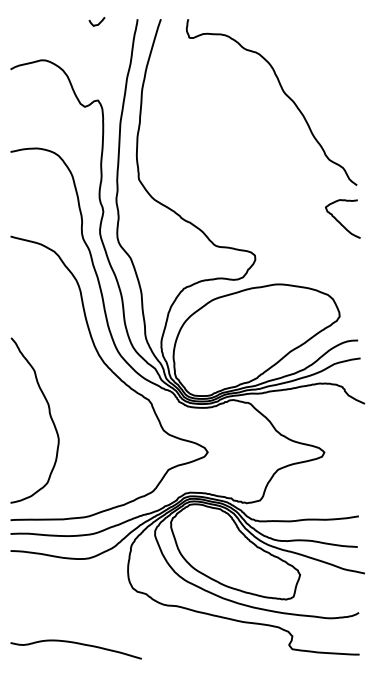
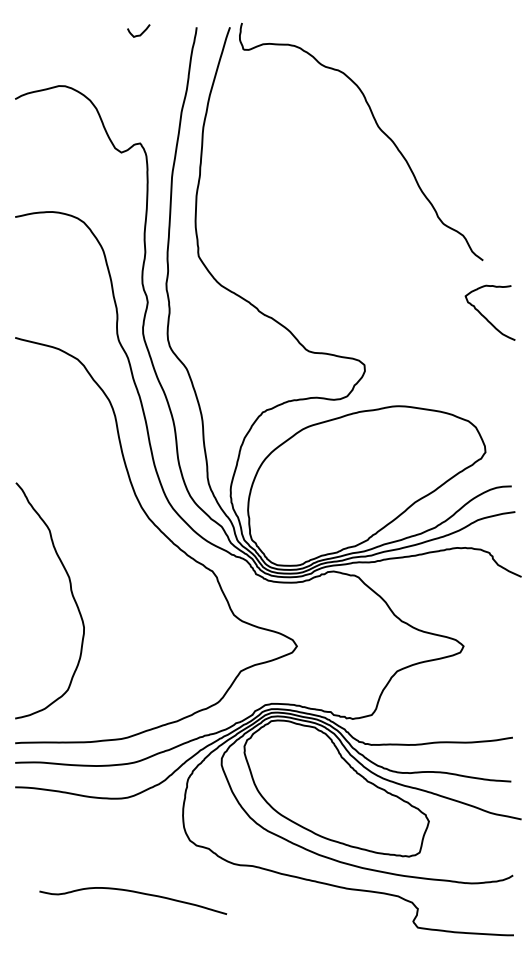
curve: (283, 93) -> (378, 129), moved
curve: (77, 644) -> (135, 893), moved

